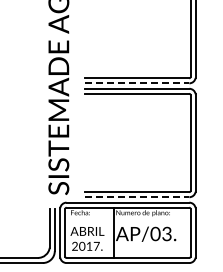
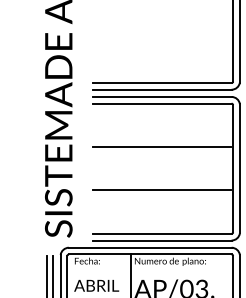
line: (137, 83) -> (162, 89), dashed -> solid
line: (136, 126) -> (161, 146), added
line: (136, 159) -> (161, 190), added
line: (137, 197) -> (162, 240), dashed -> solid

